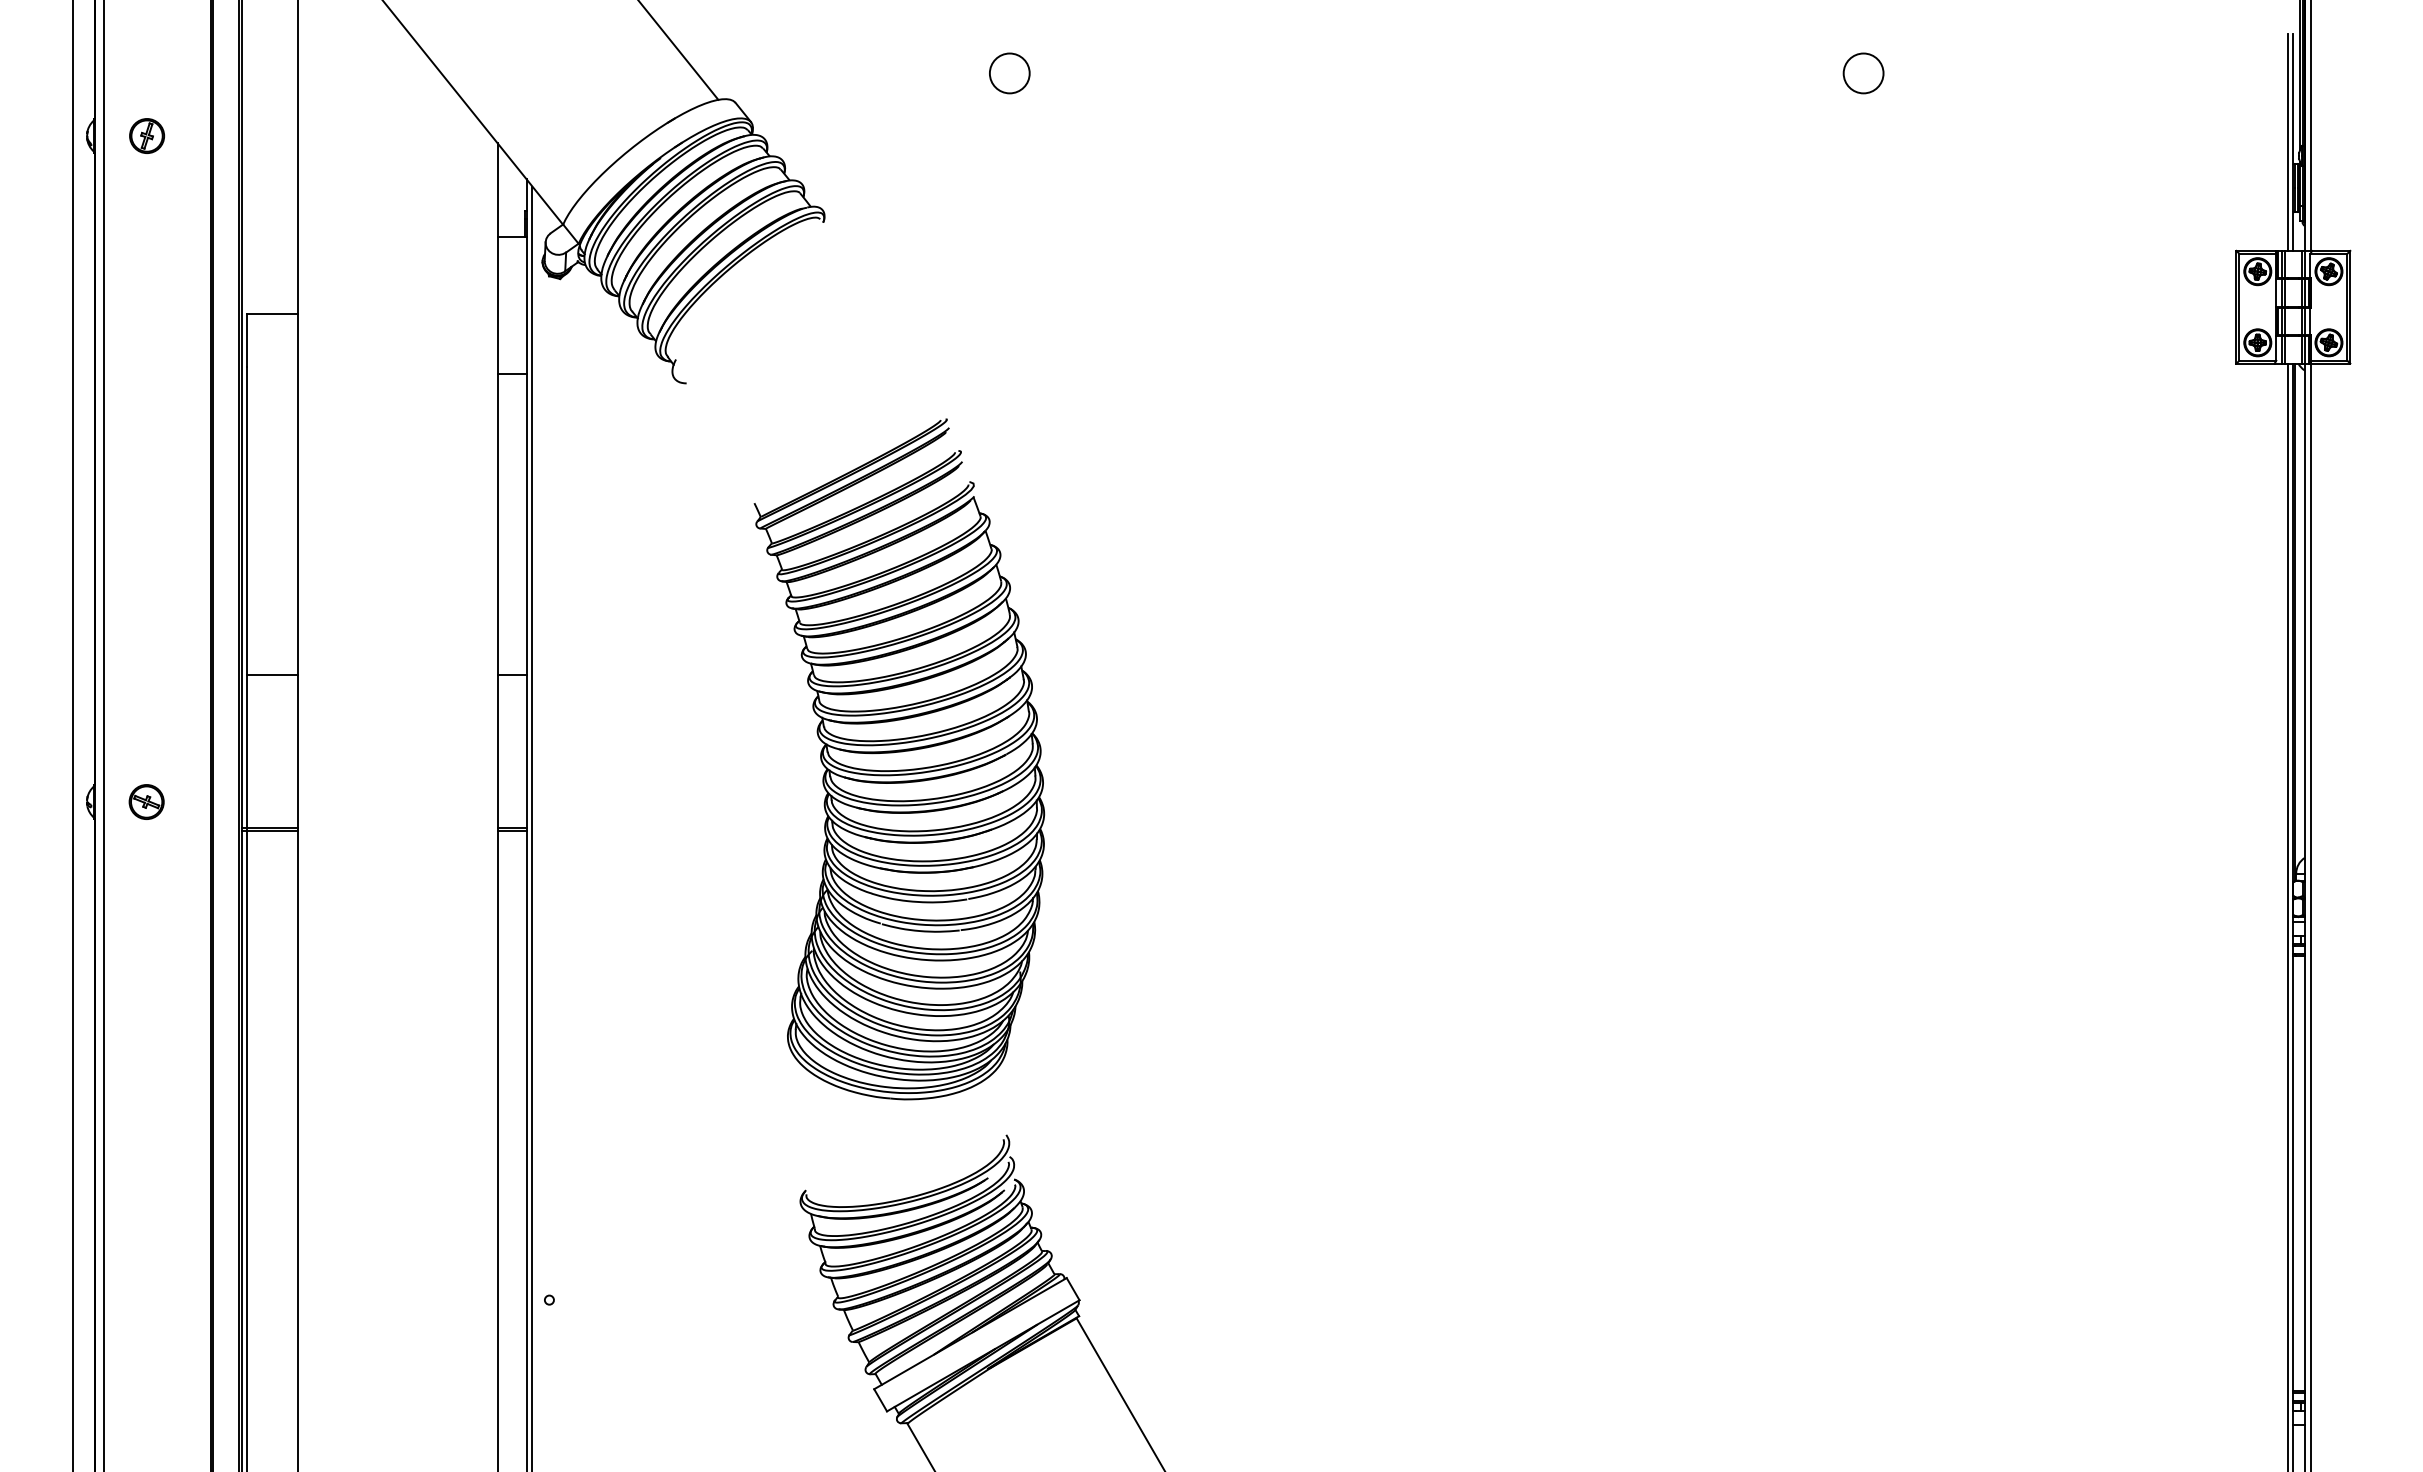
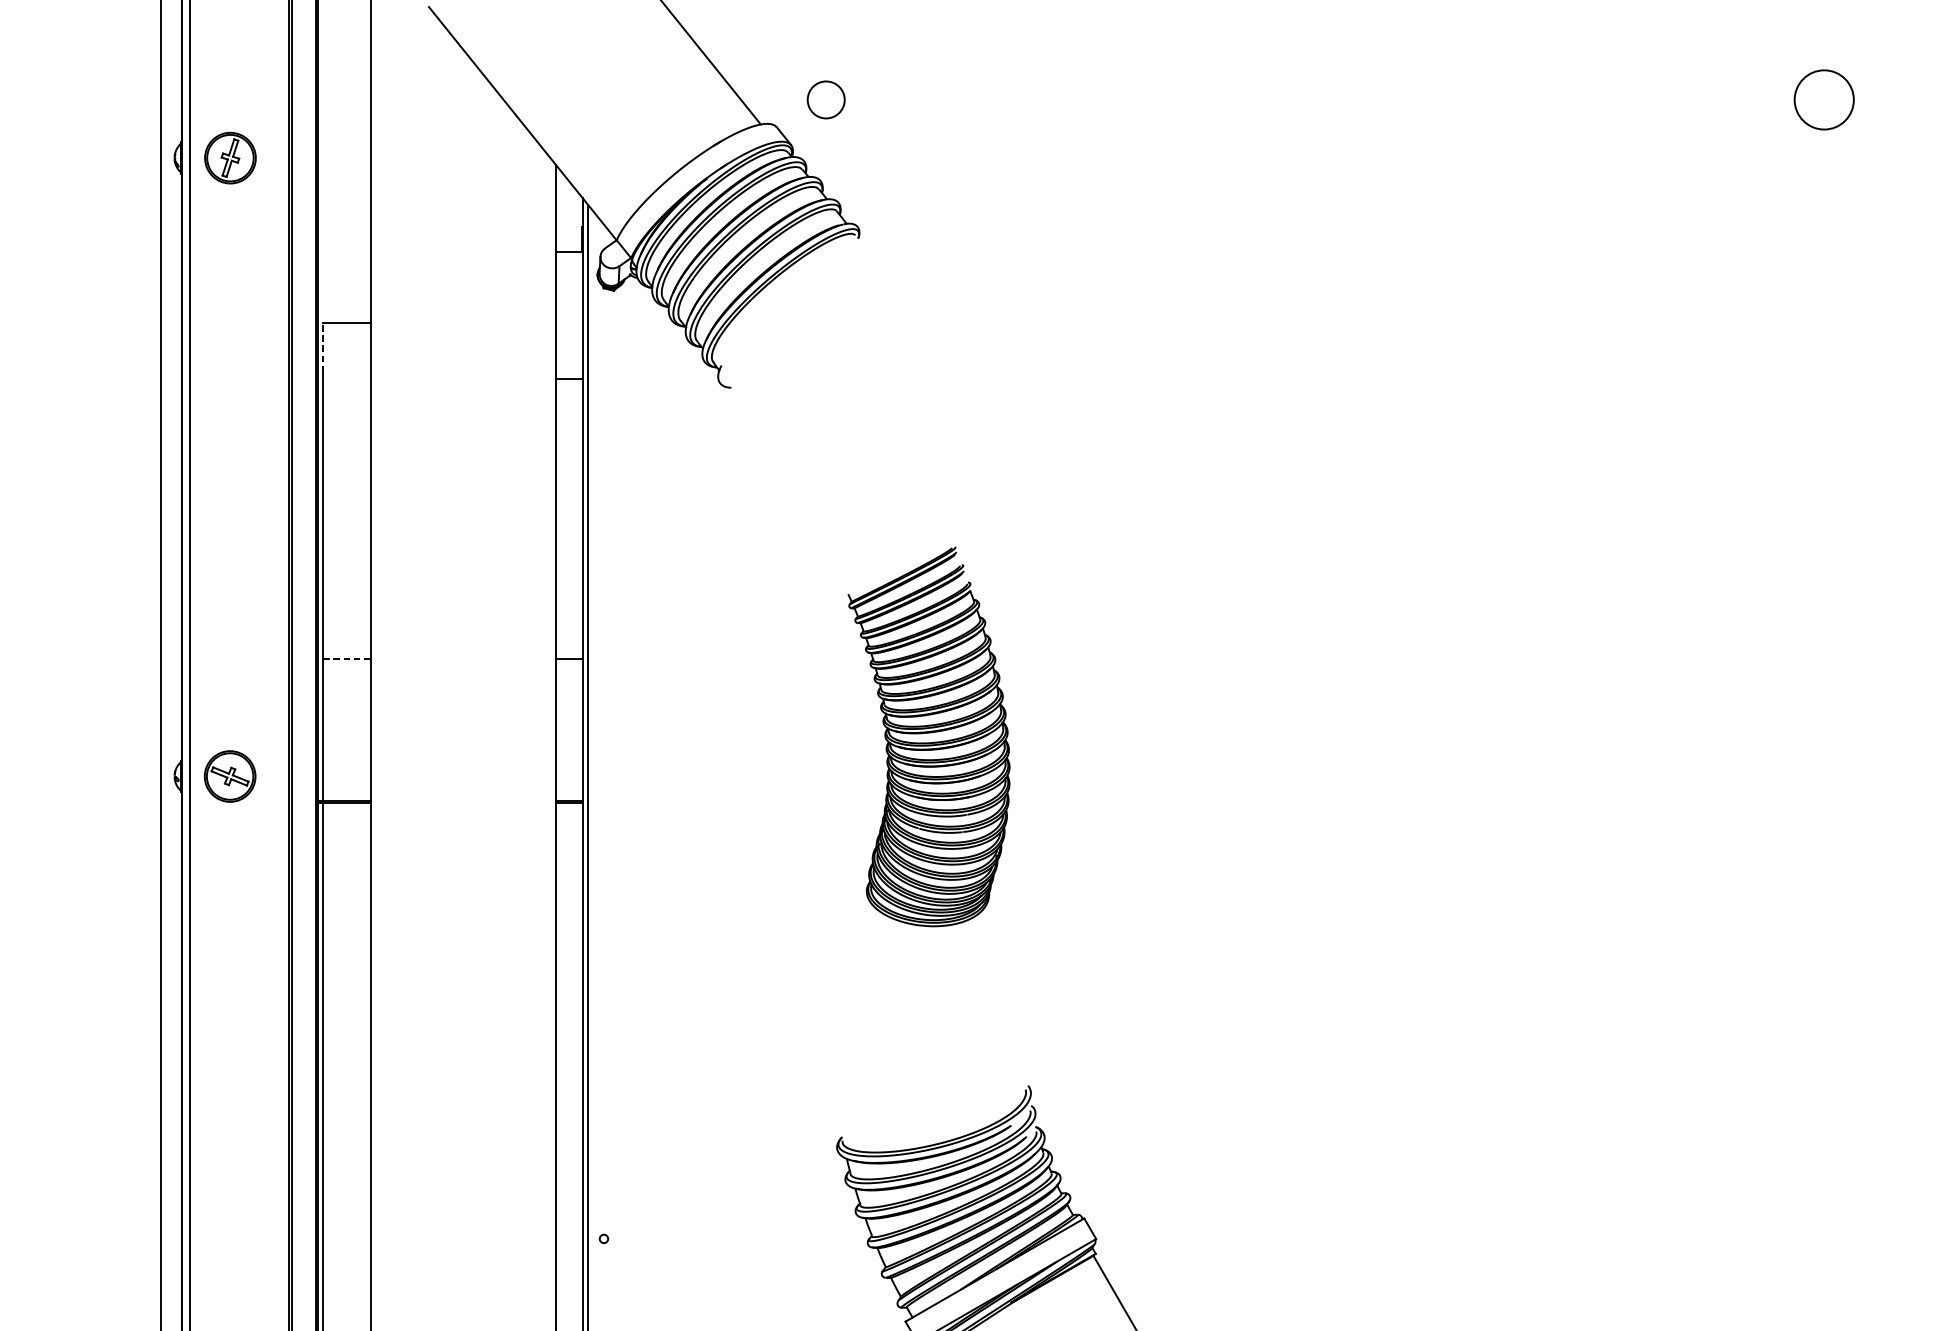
circle: (1009, 73) -> (825, 100), moved
circle: (1863, 73) -> (1824, 100), size x1.6
part: (146, 135) -> (229, 157), size x1.6
line: (247, 339) -> (323, 346), solid -> dashed
line: (272, 675) -> (346, 658), solid -> dashed
part: (899, 759) -> (929, 736), size x0.6
part: (146, 801) -> (229, 775), size x1.6

